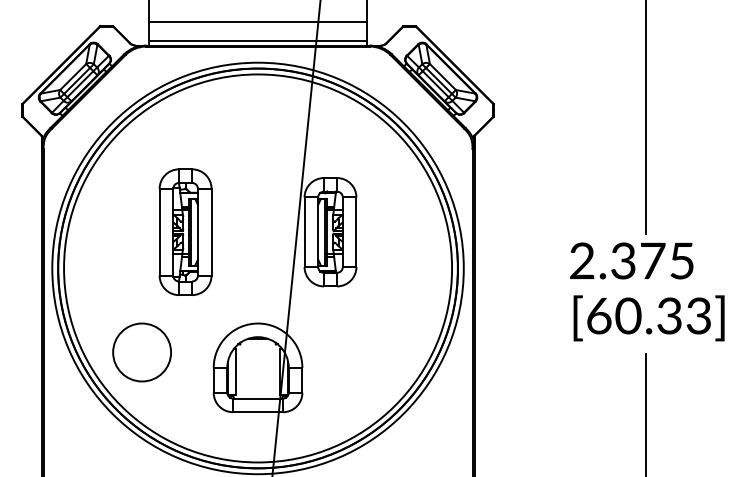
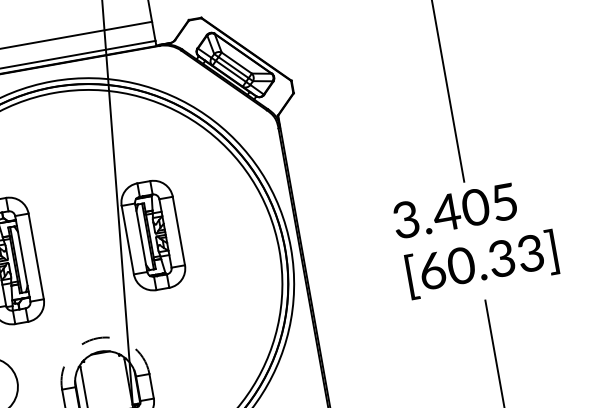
text: (617, 260) -> (440, 213), 2.375 -> 3.405
arc: (258, 323) -> (98, 338), solid -> dashed

